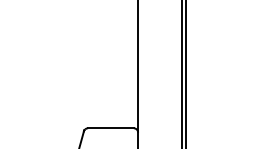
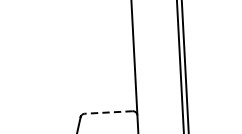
line: (110, 128) -> (108, 112), solid -> dashed

